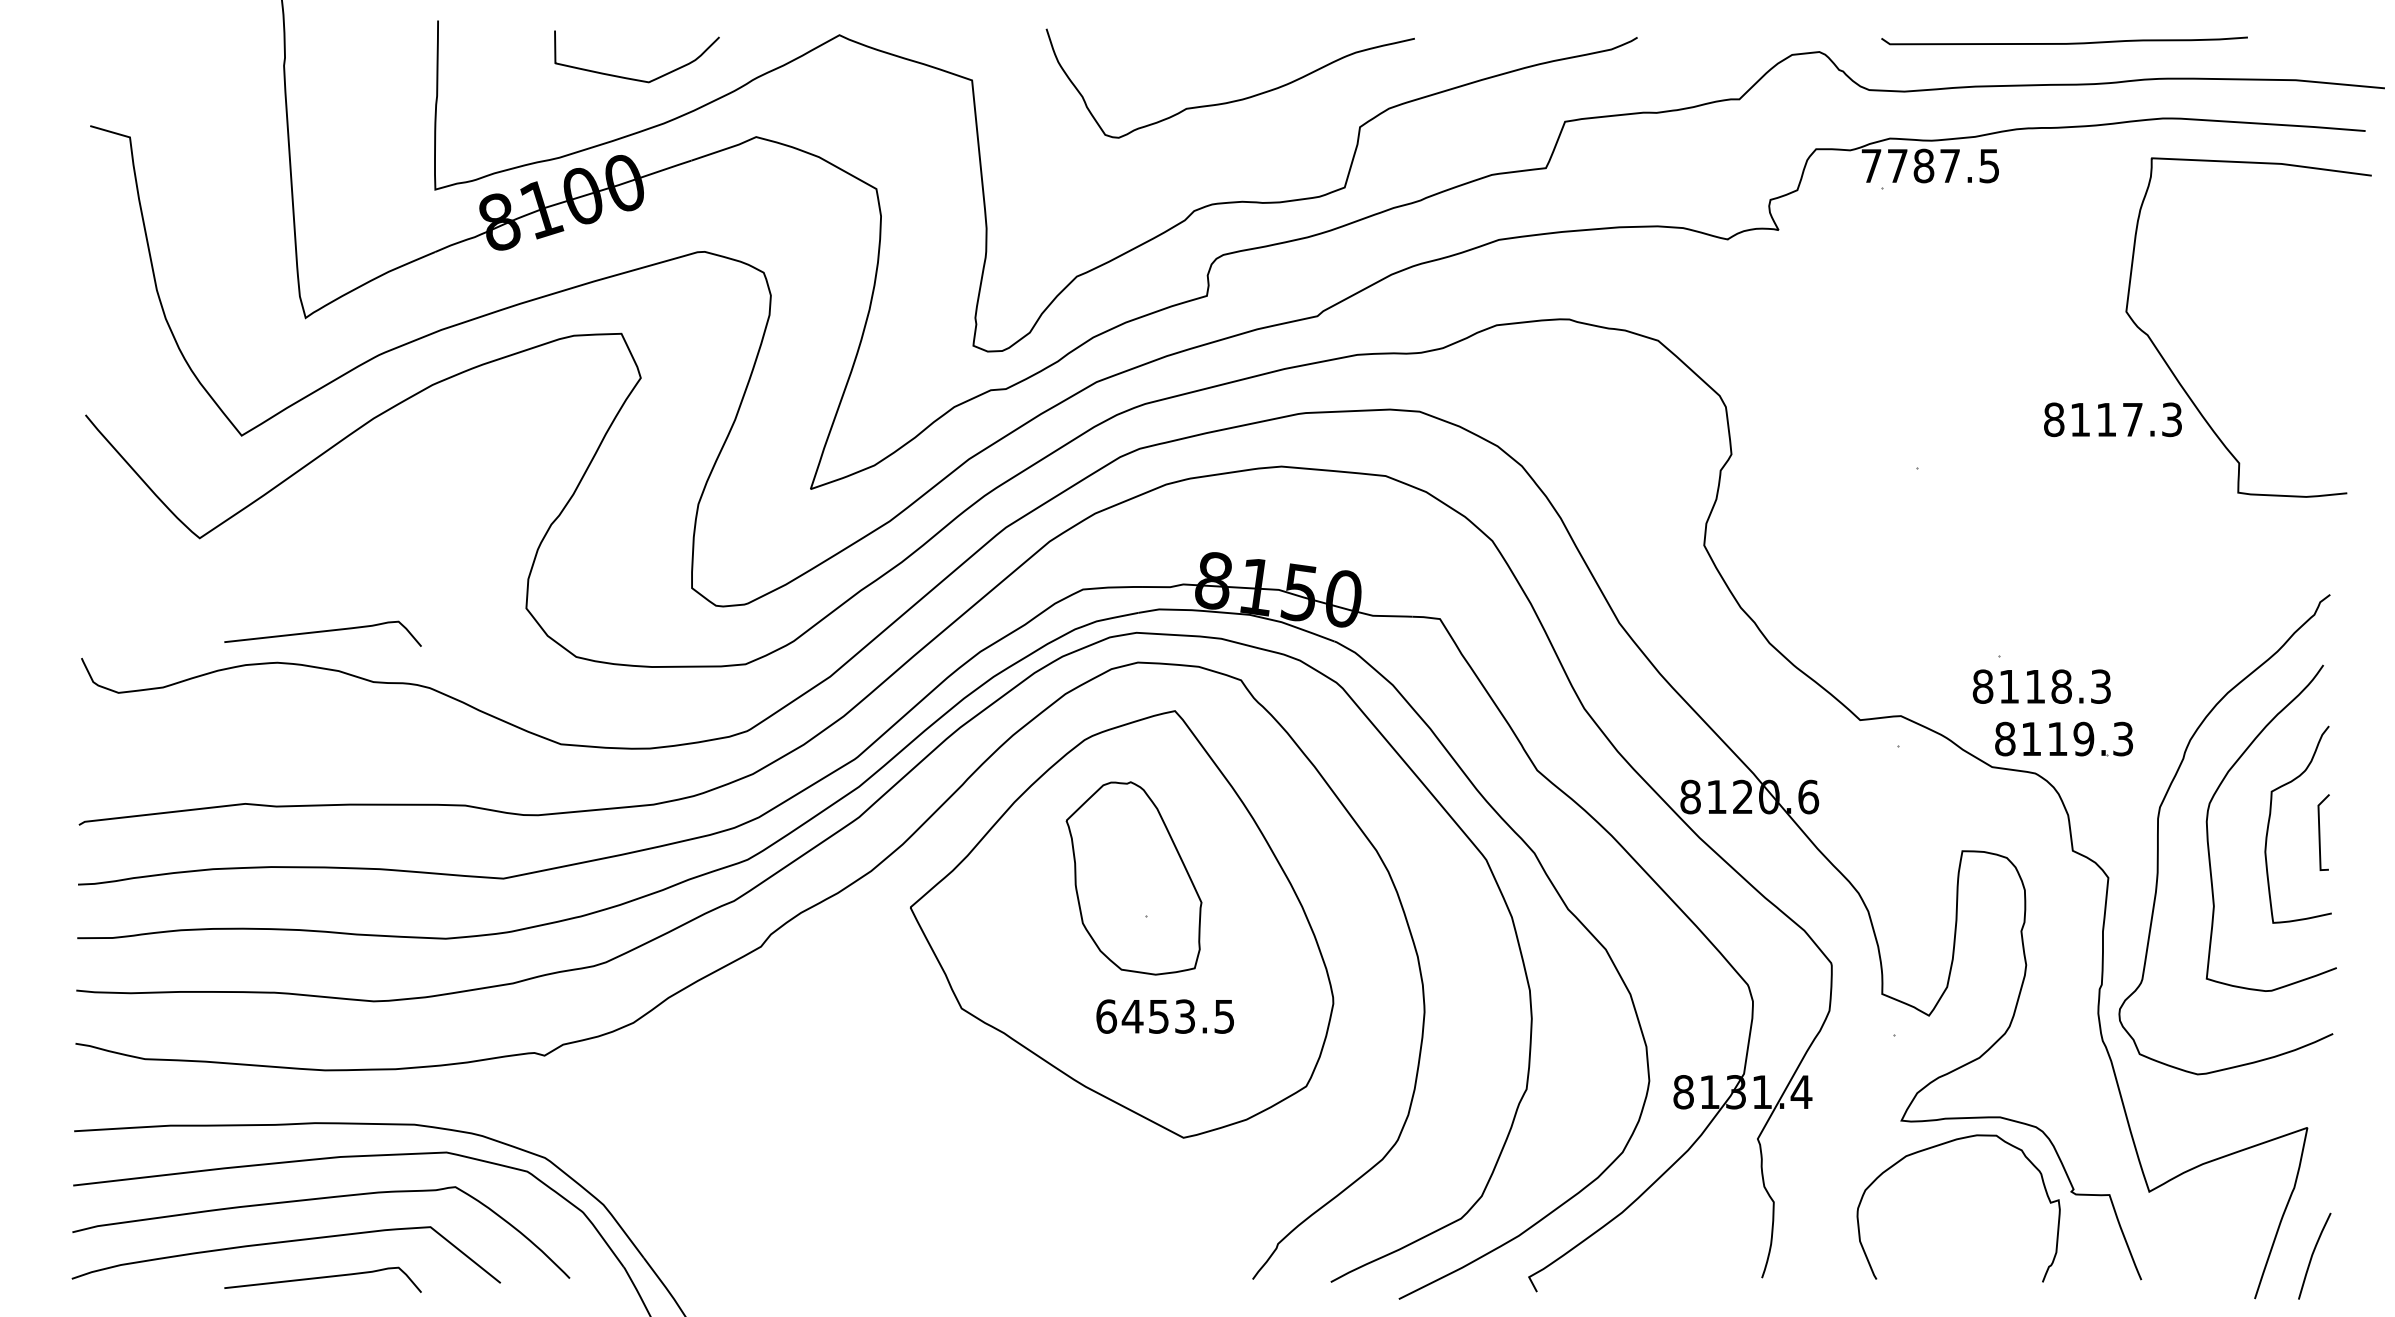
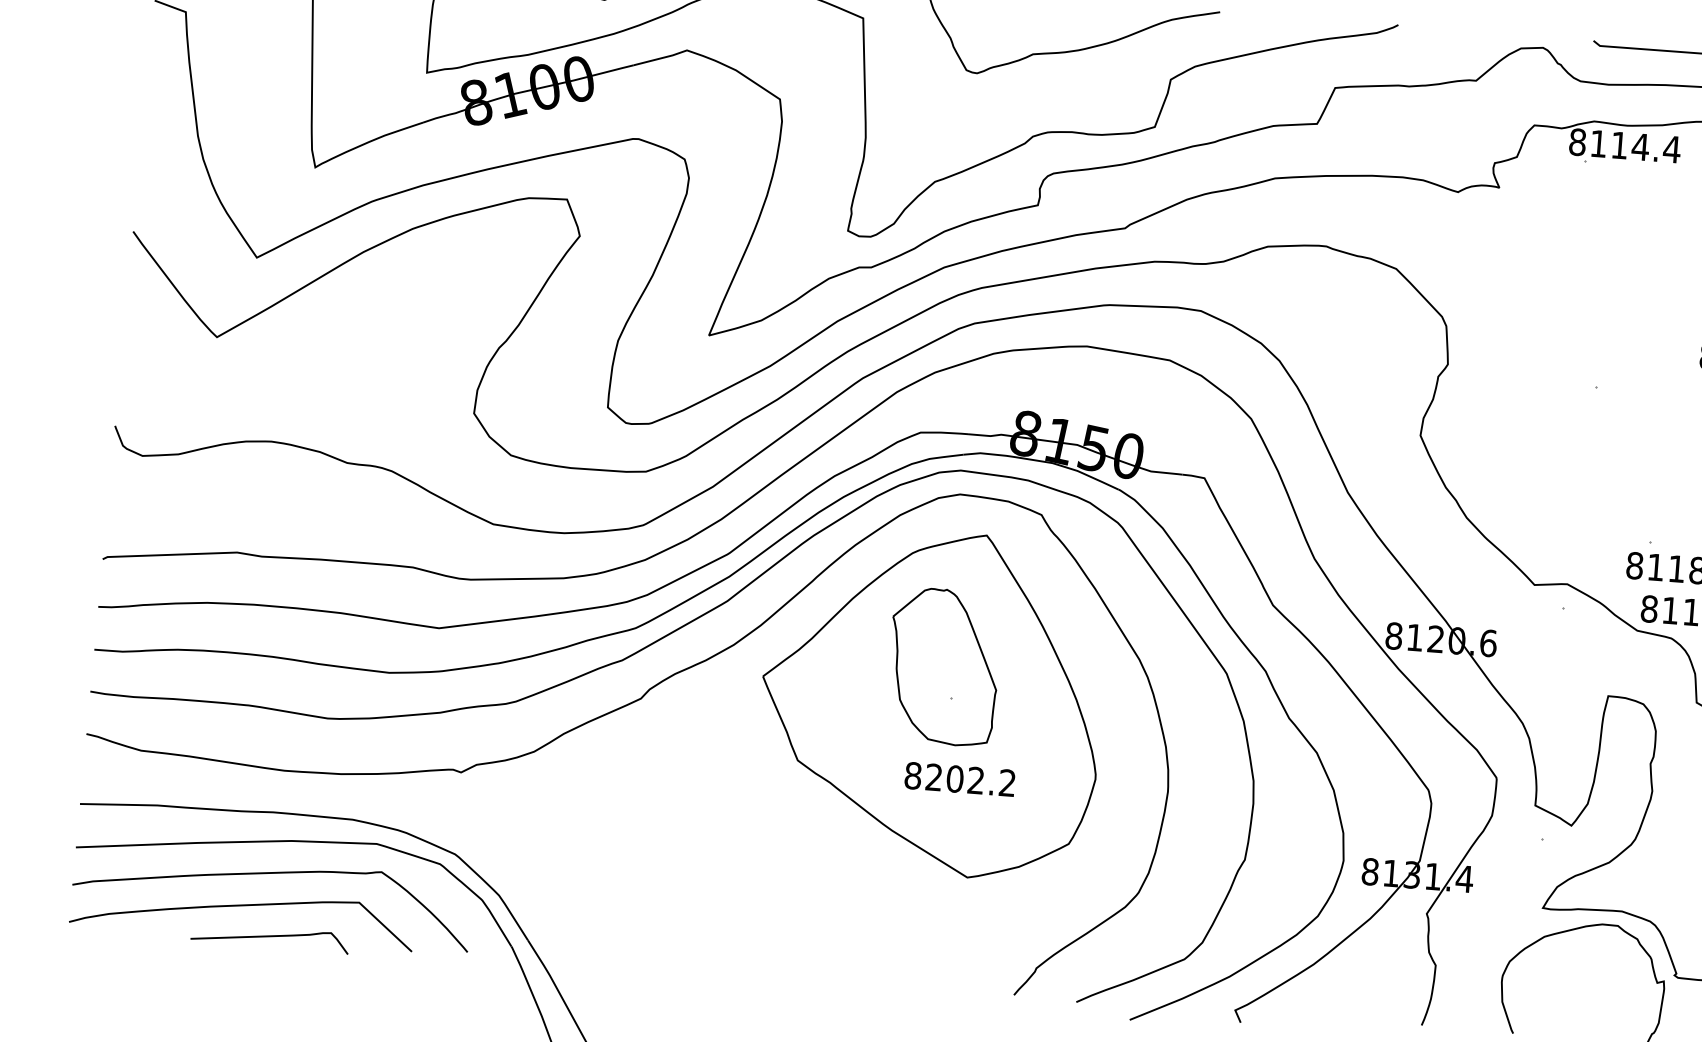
text: (1930, 165) -> (1624, 145), 7787.5 -> 8114.4
curve: (322, 632) -> (309, 420), removed
text: (1164, 1016) -> (959, 779), 6453.5 -> 8202.2

